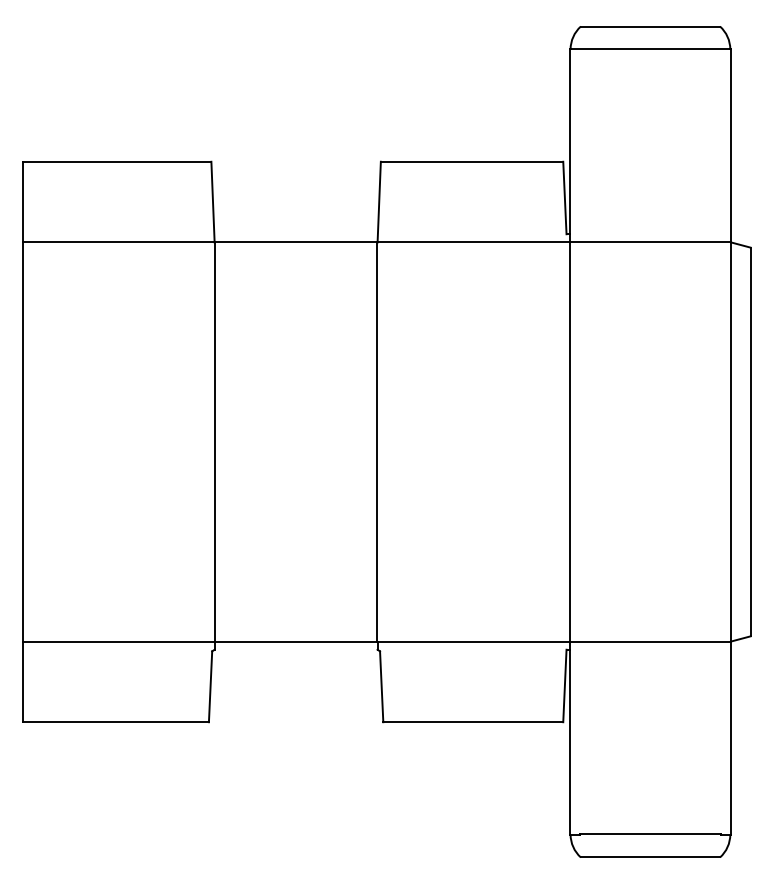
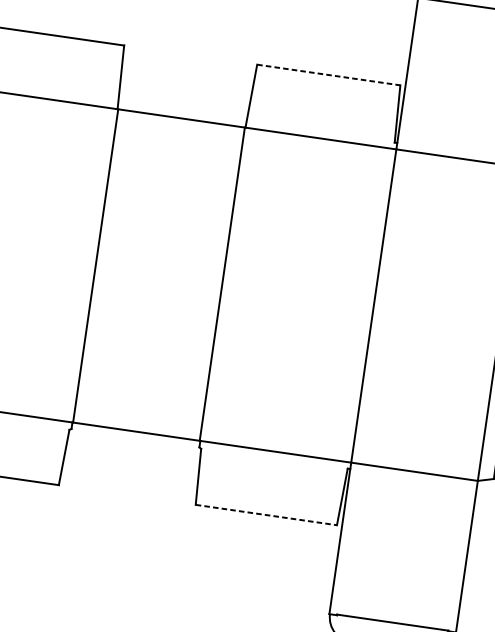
line: (472, 161) -> (329, 74), solid -> dashed
line: (473, 722) -> (266, 515), solid -> dashed

